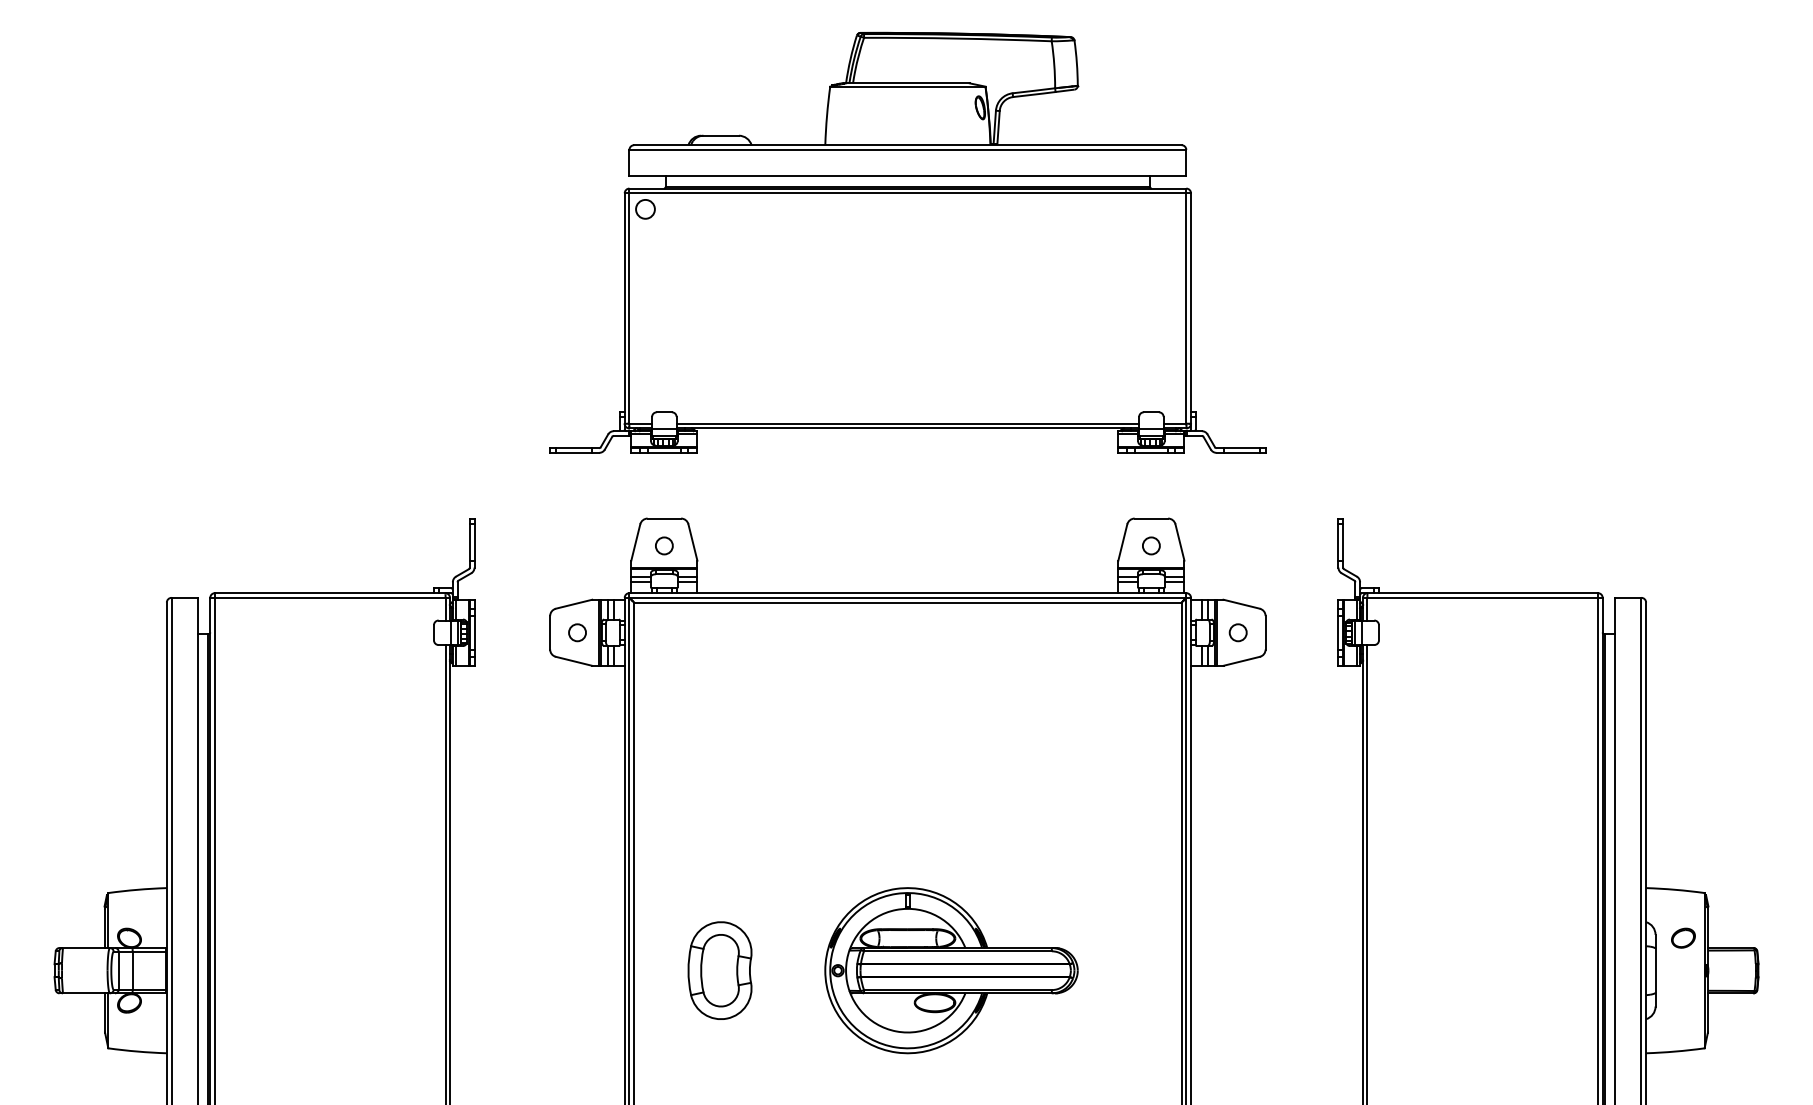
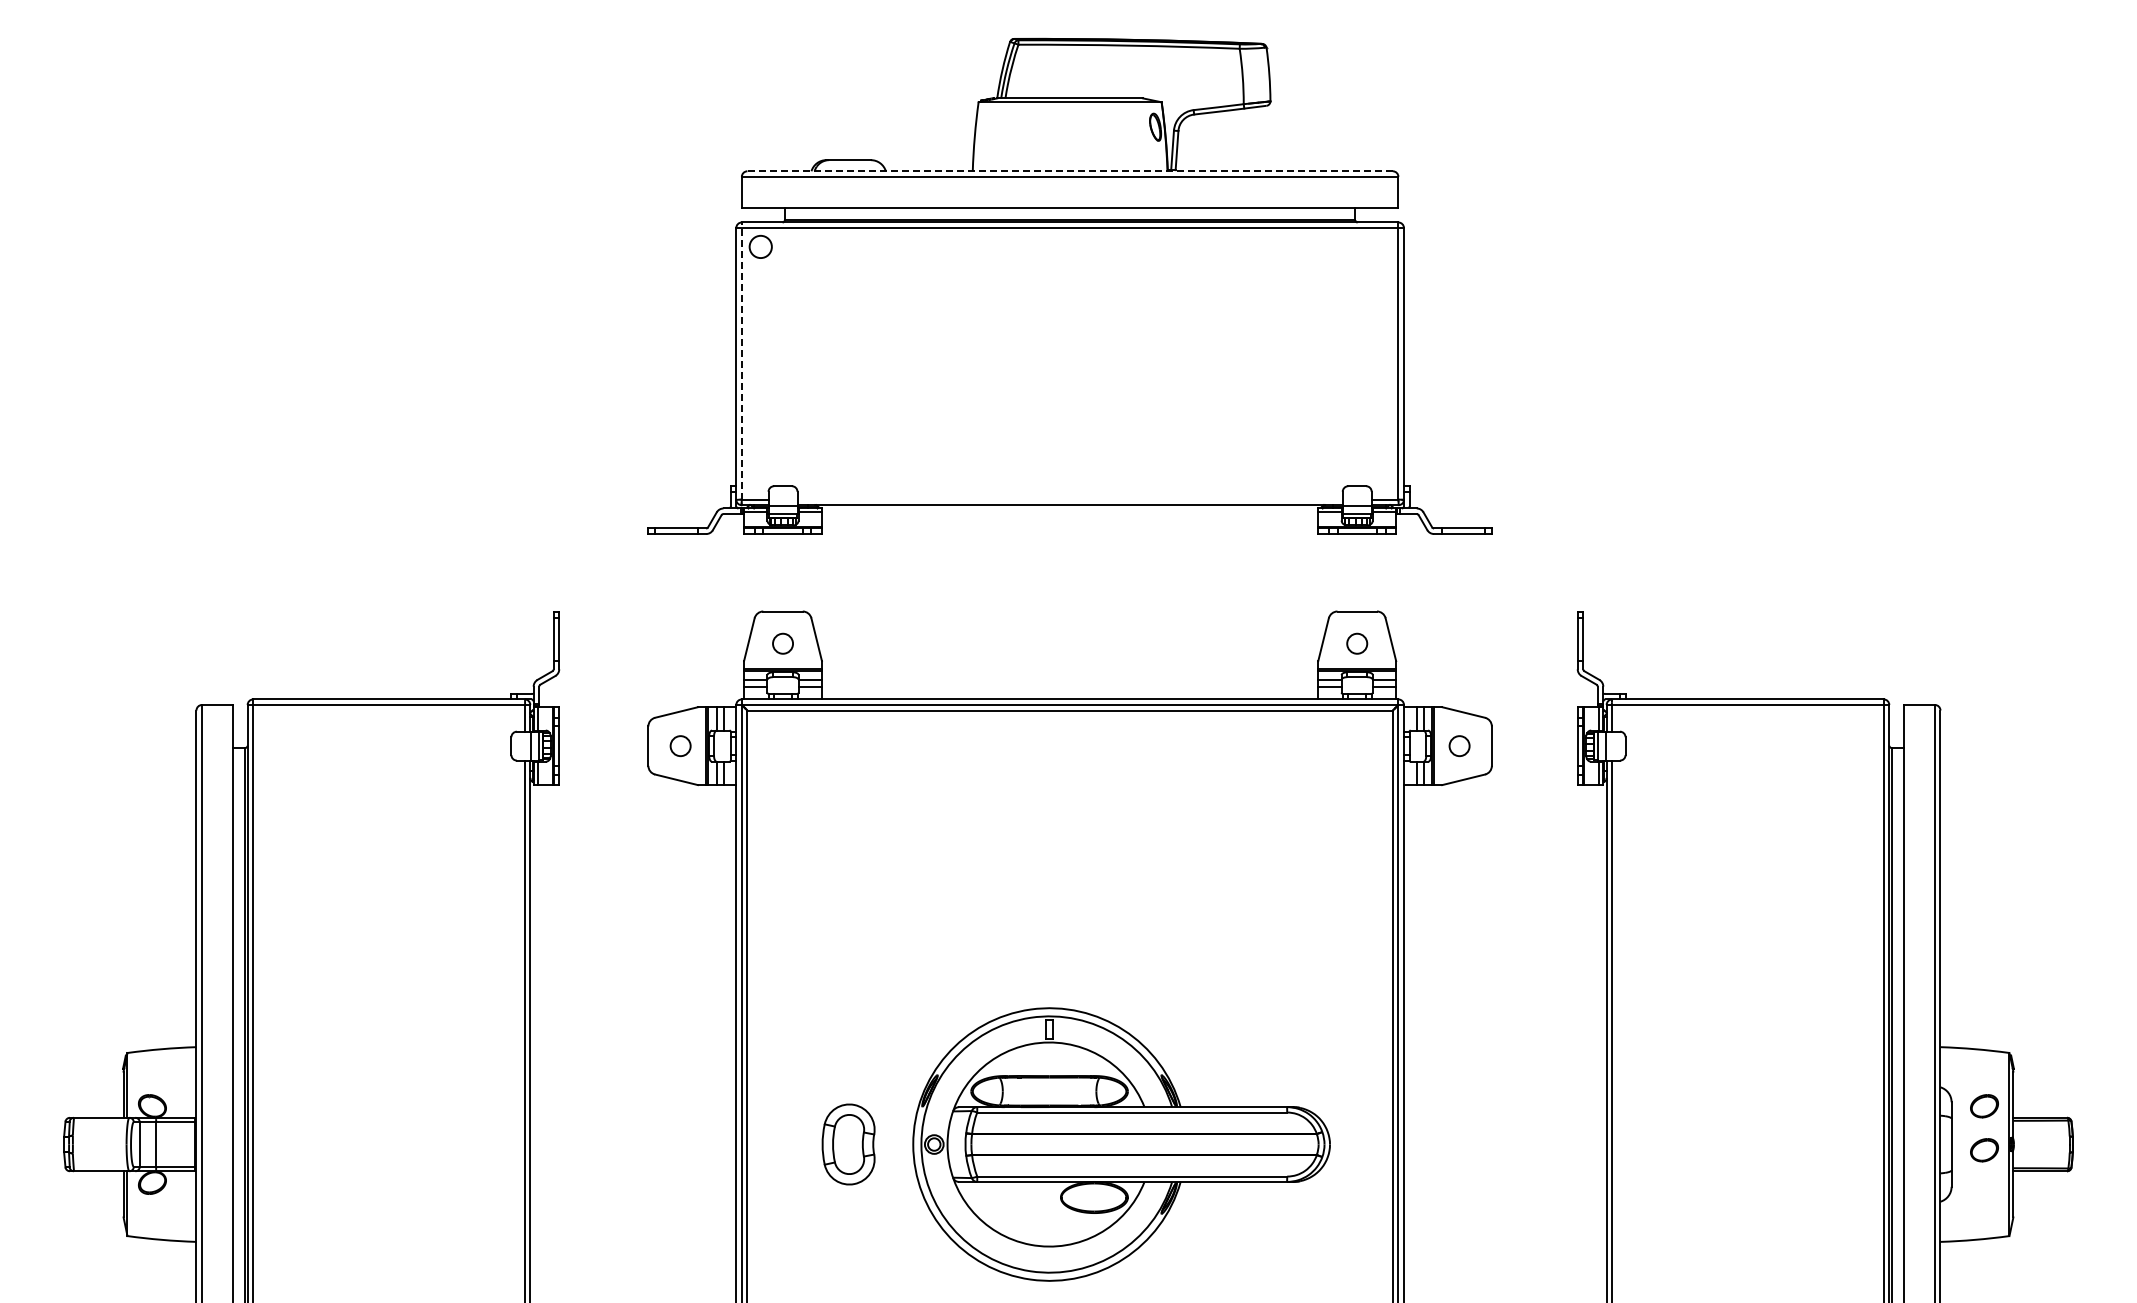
line: (908, 145) -> (1070, 171), solid -> dashed
line: (629, 306) -> (741, 361), solid -> dashed
line: (907, 423) -> (1069, 499), removed
part: (719, 970) -> (848, 1144), size x0.7
part: (951, 970) -> (1121, 1144), size x1.4
part: (1683, 975) -> (1984, 1150), added

